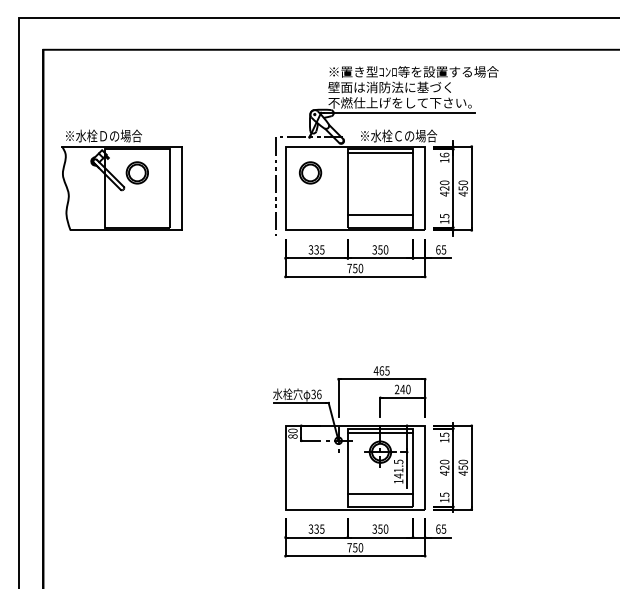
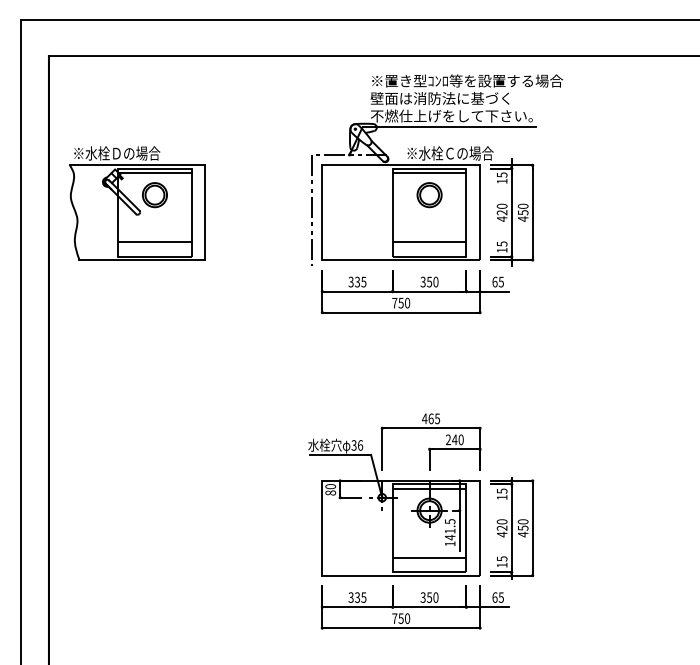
line: (136, 153) -> (154, 173), added
text: (444, 154) -> (501, 174), 16 -> 15
part: (310, 173) -> (429, 195), moved
line: (136, 214) -> (154, 242), added

